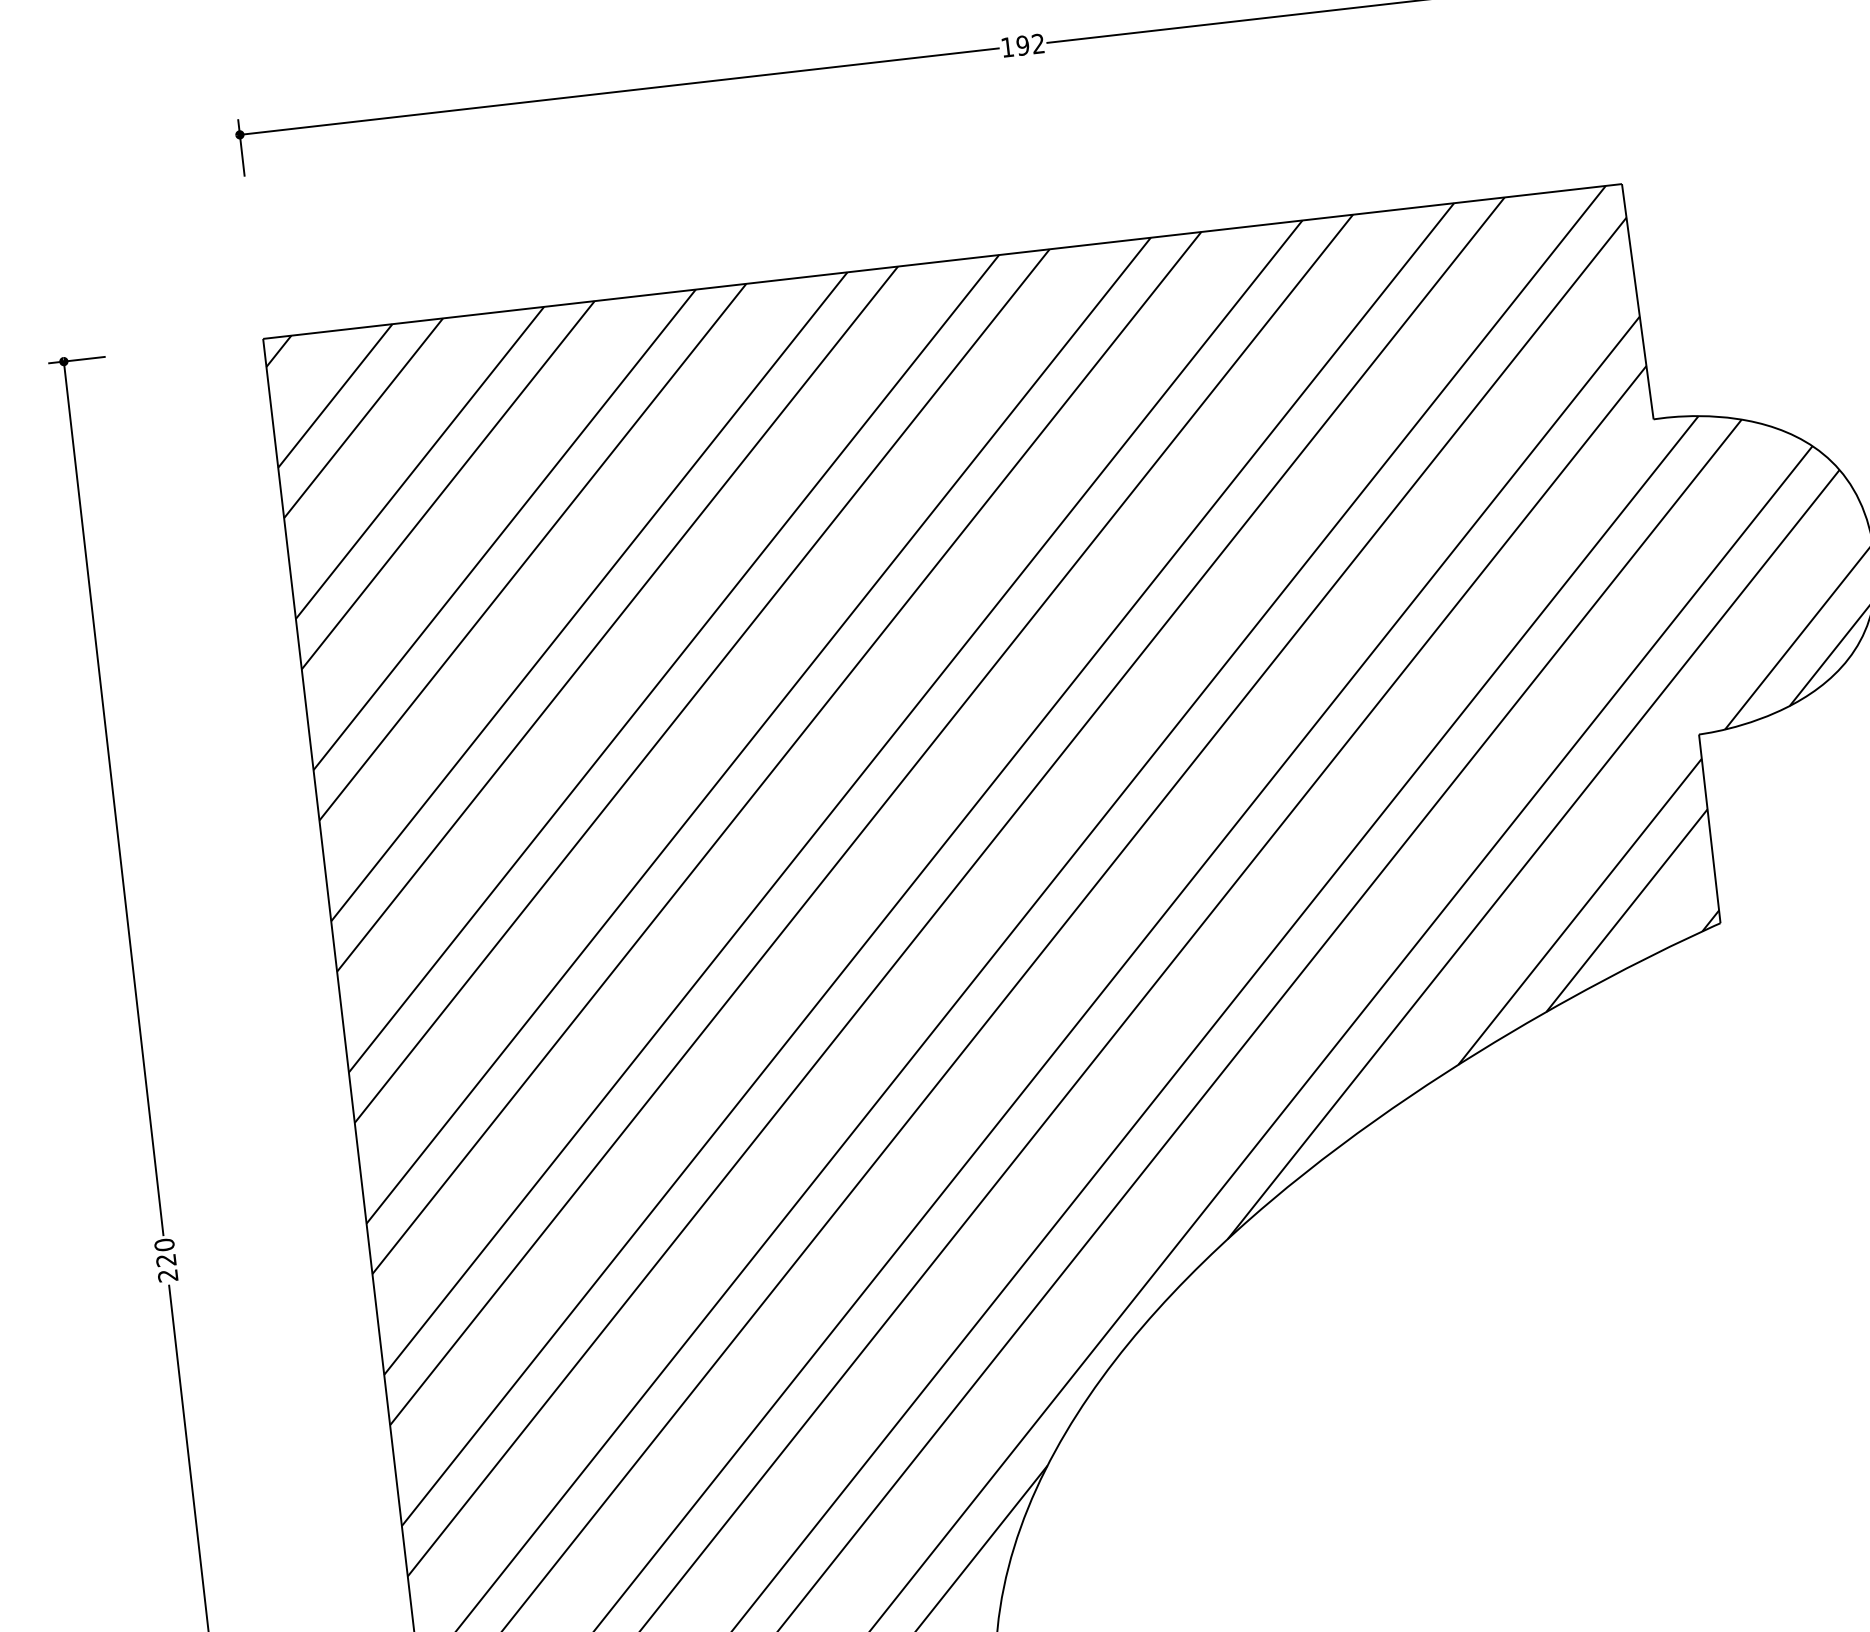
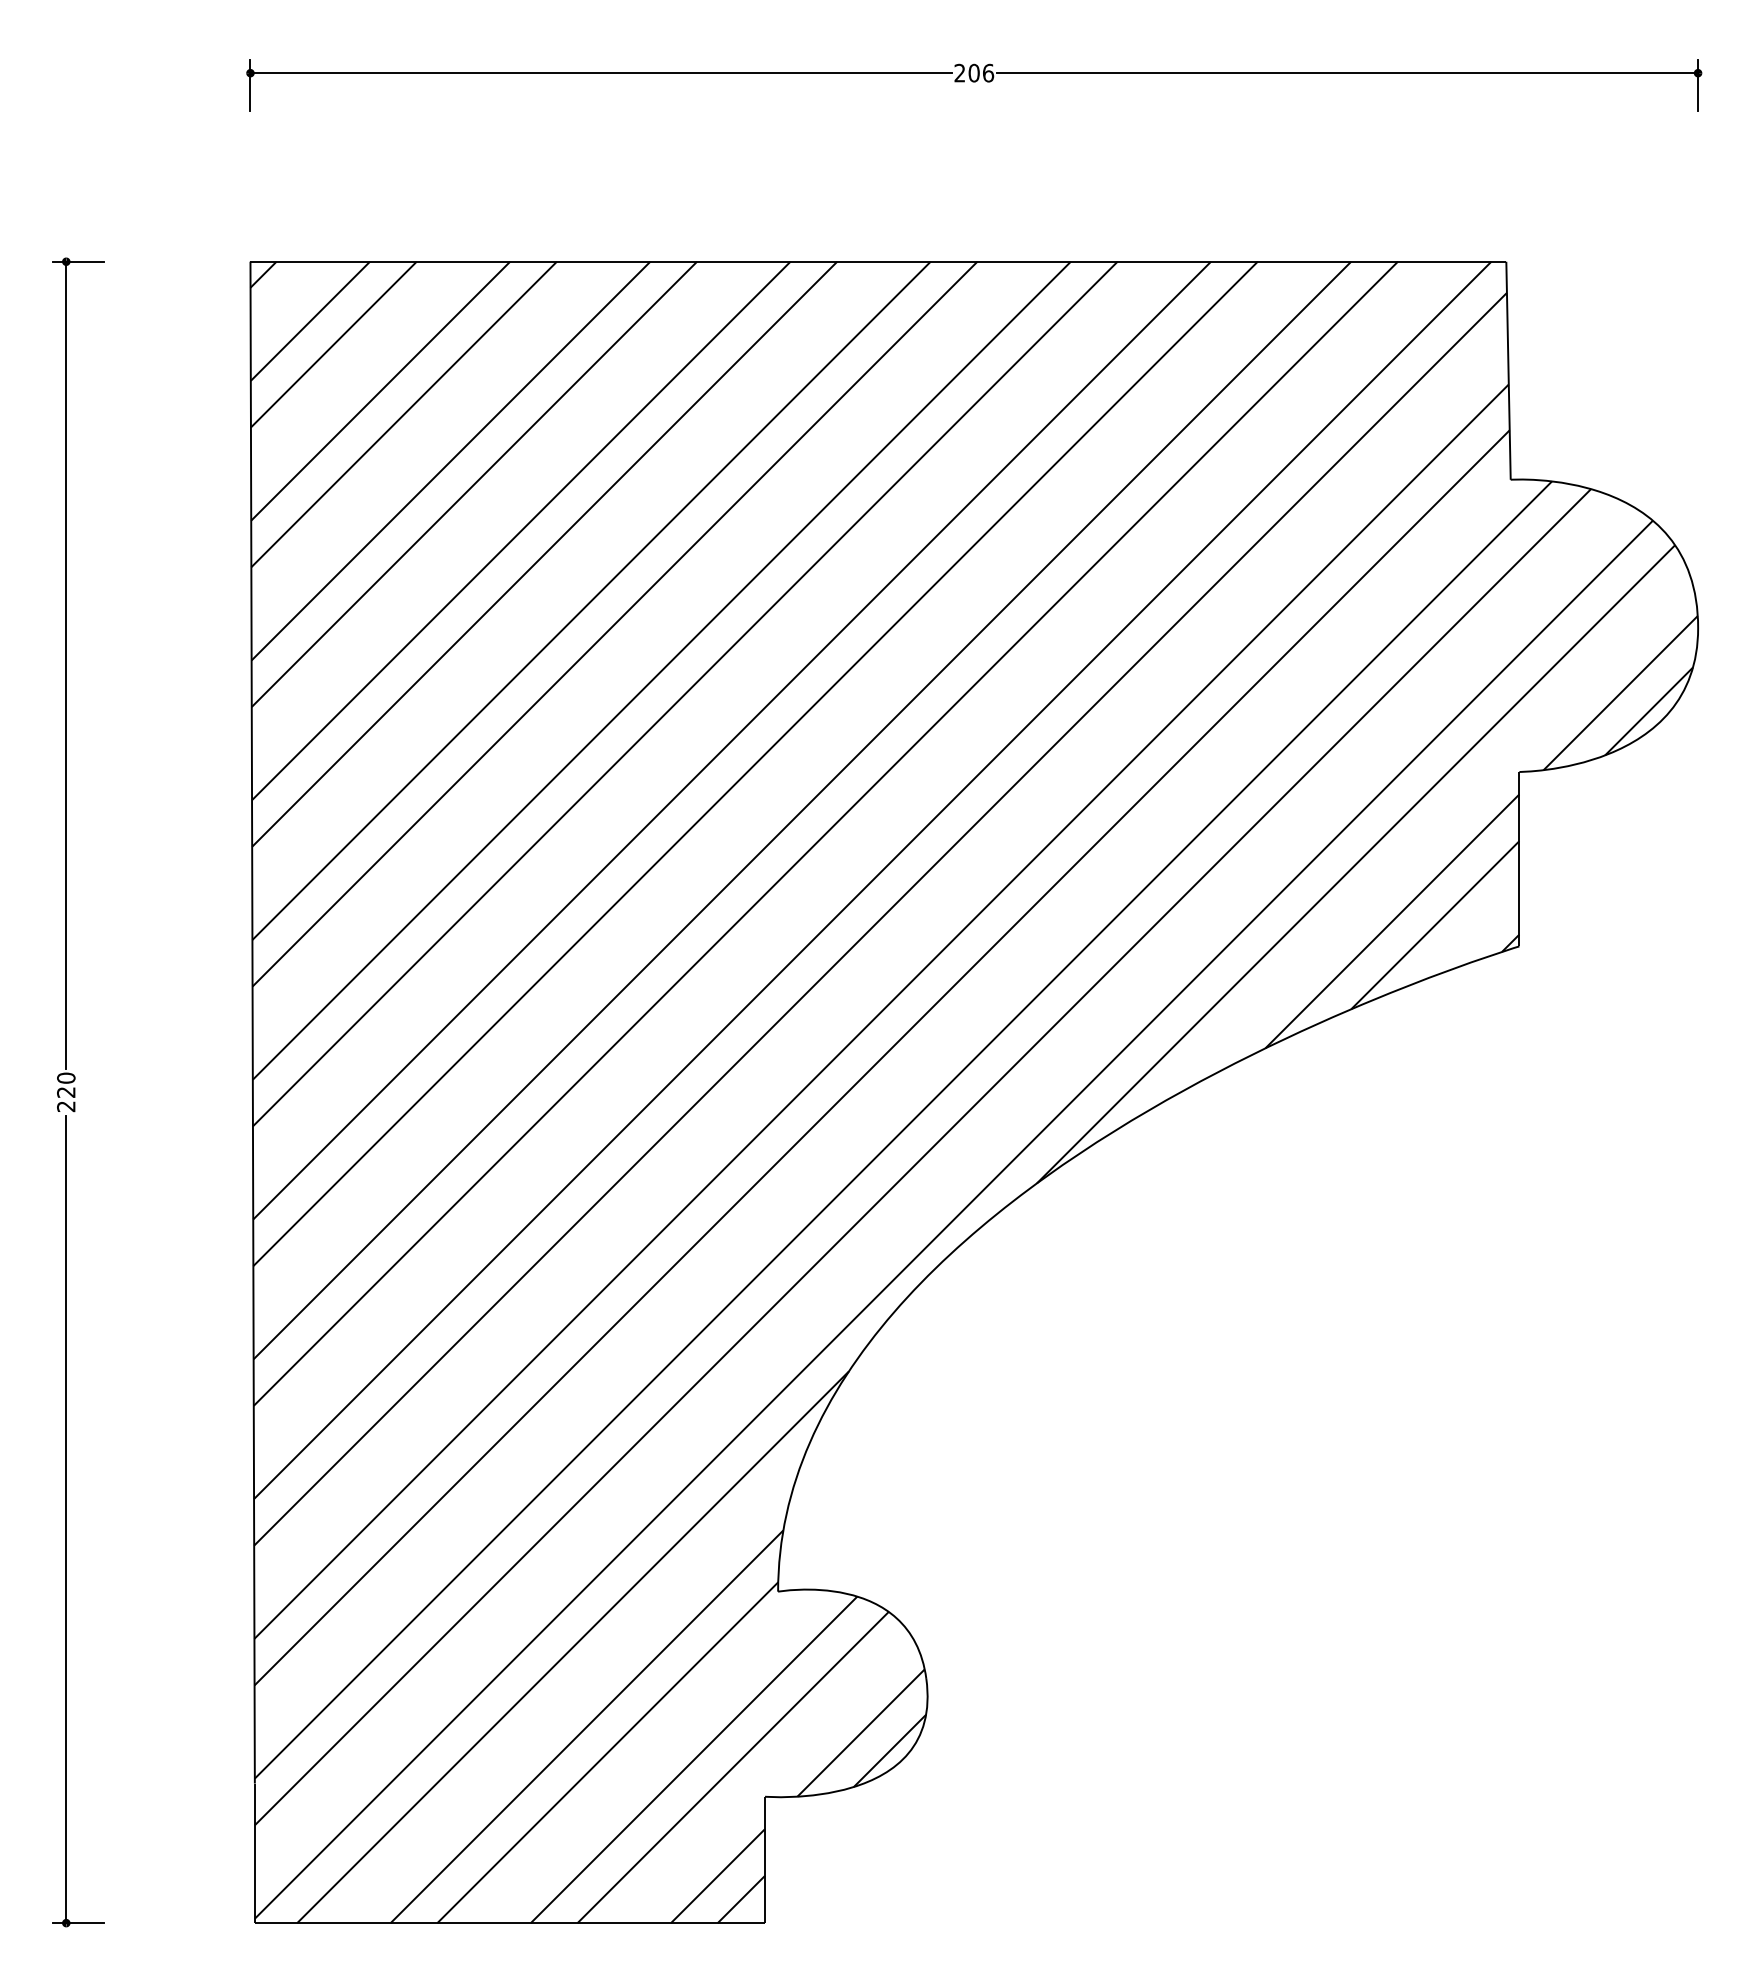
text: (1023, 44) -> (974, 72), 192 -> 206

